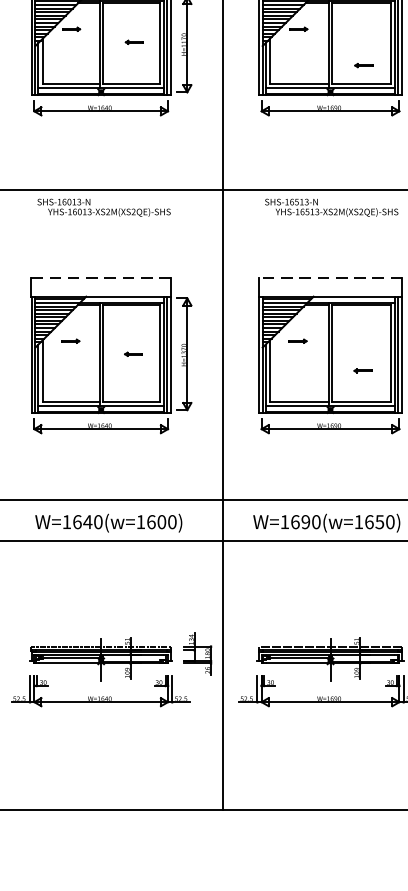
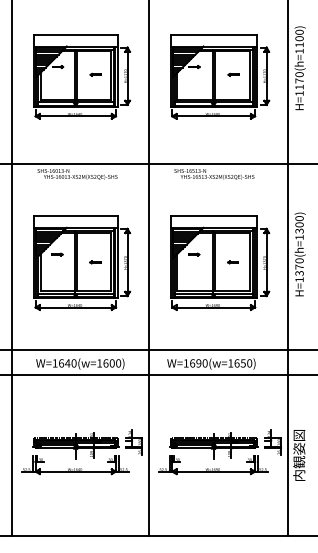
part: (363, 64) -> (233, 74), moved
line: (100, 277) -> (75, 216), dashed -> solid
line: (330, 277) -> (213, 216), dashed -> solid
part: (361, 370) -> (232, 262), moved

